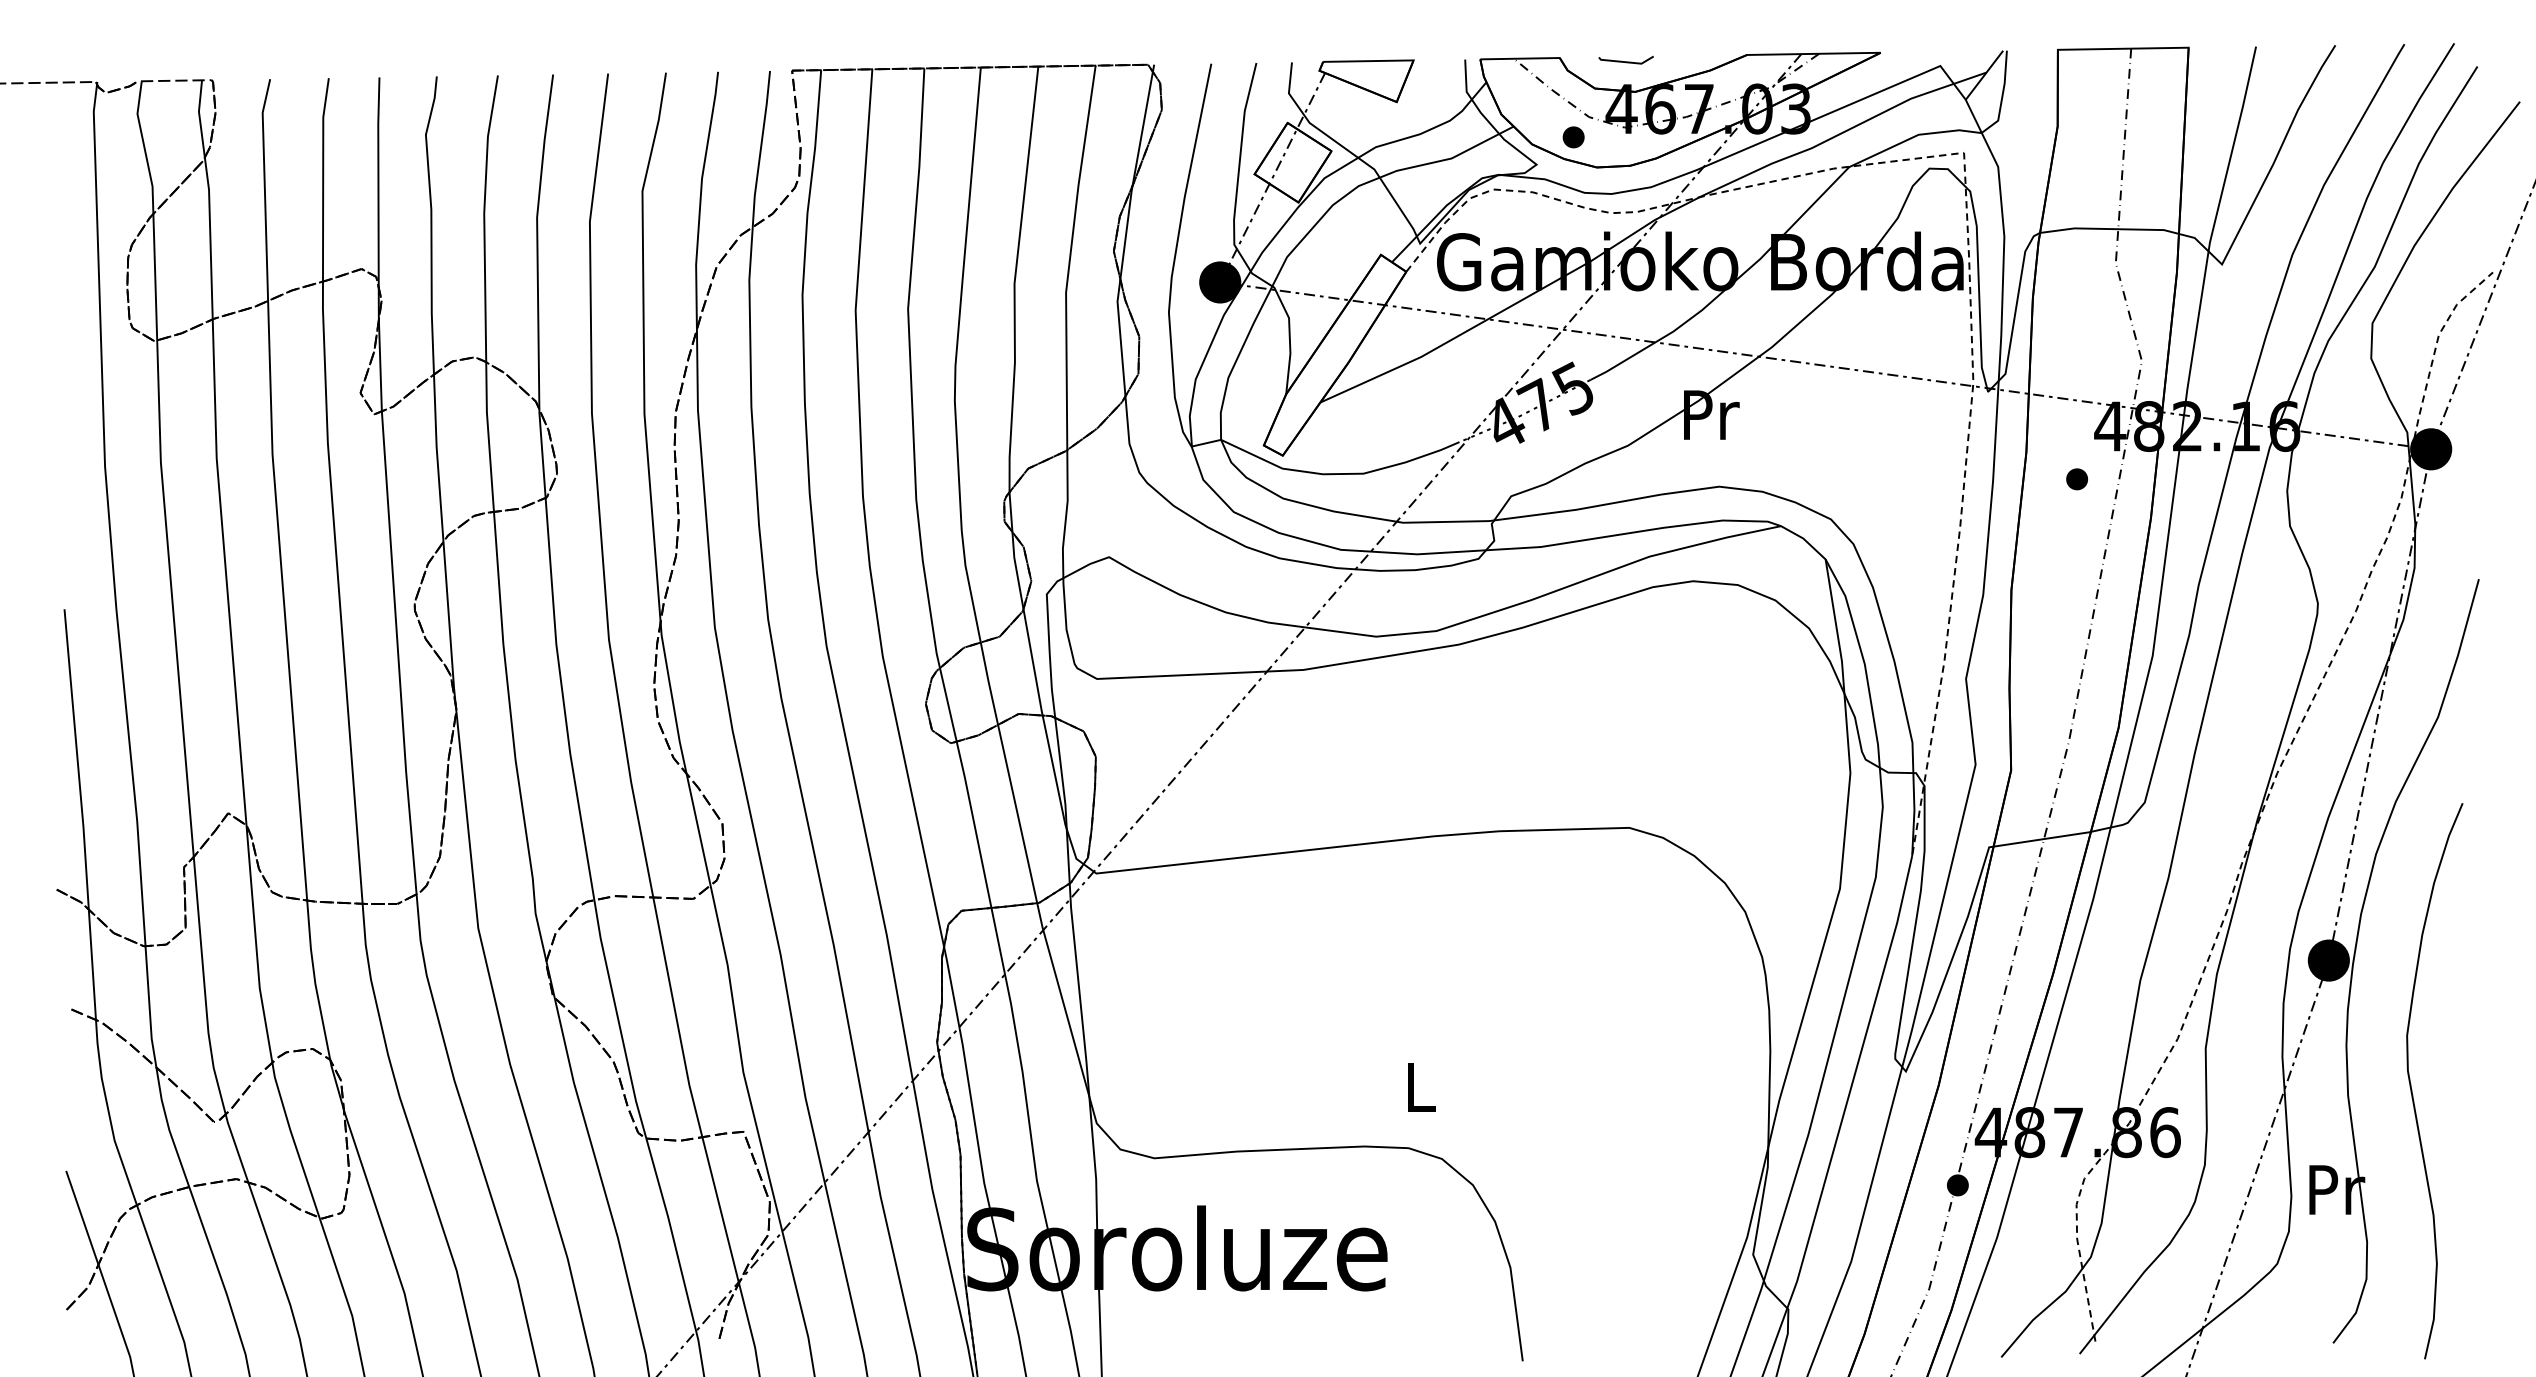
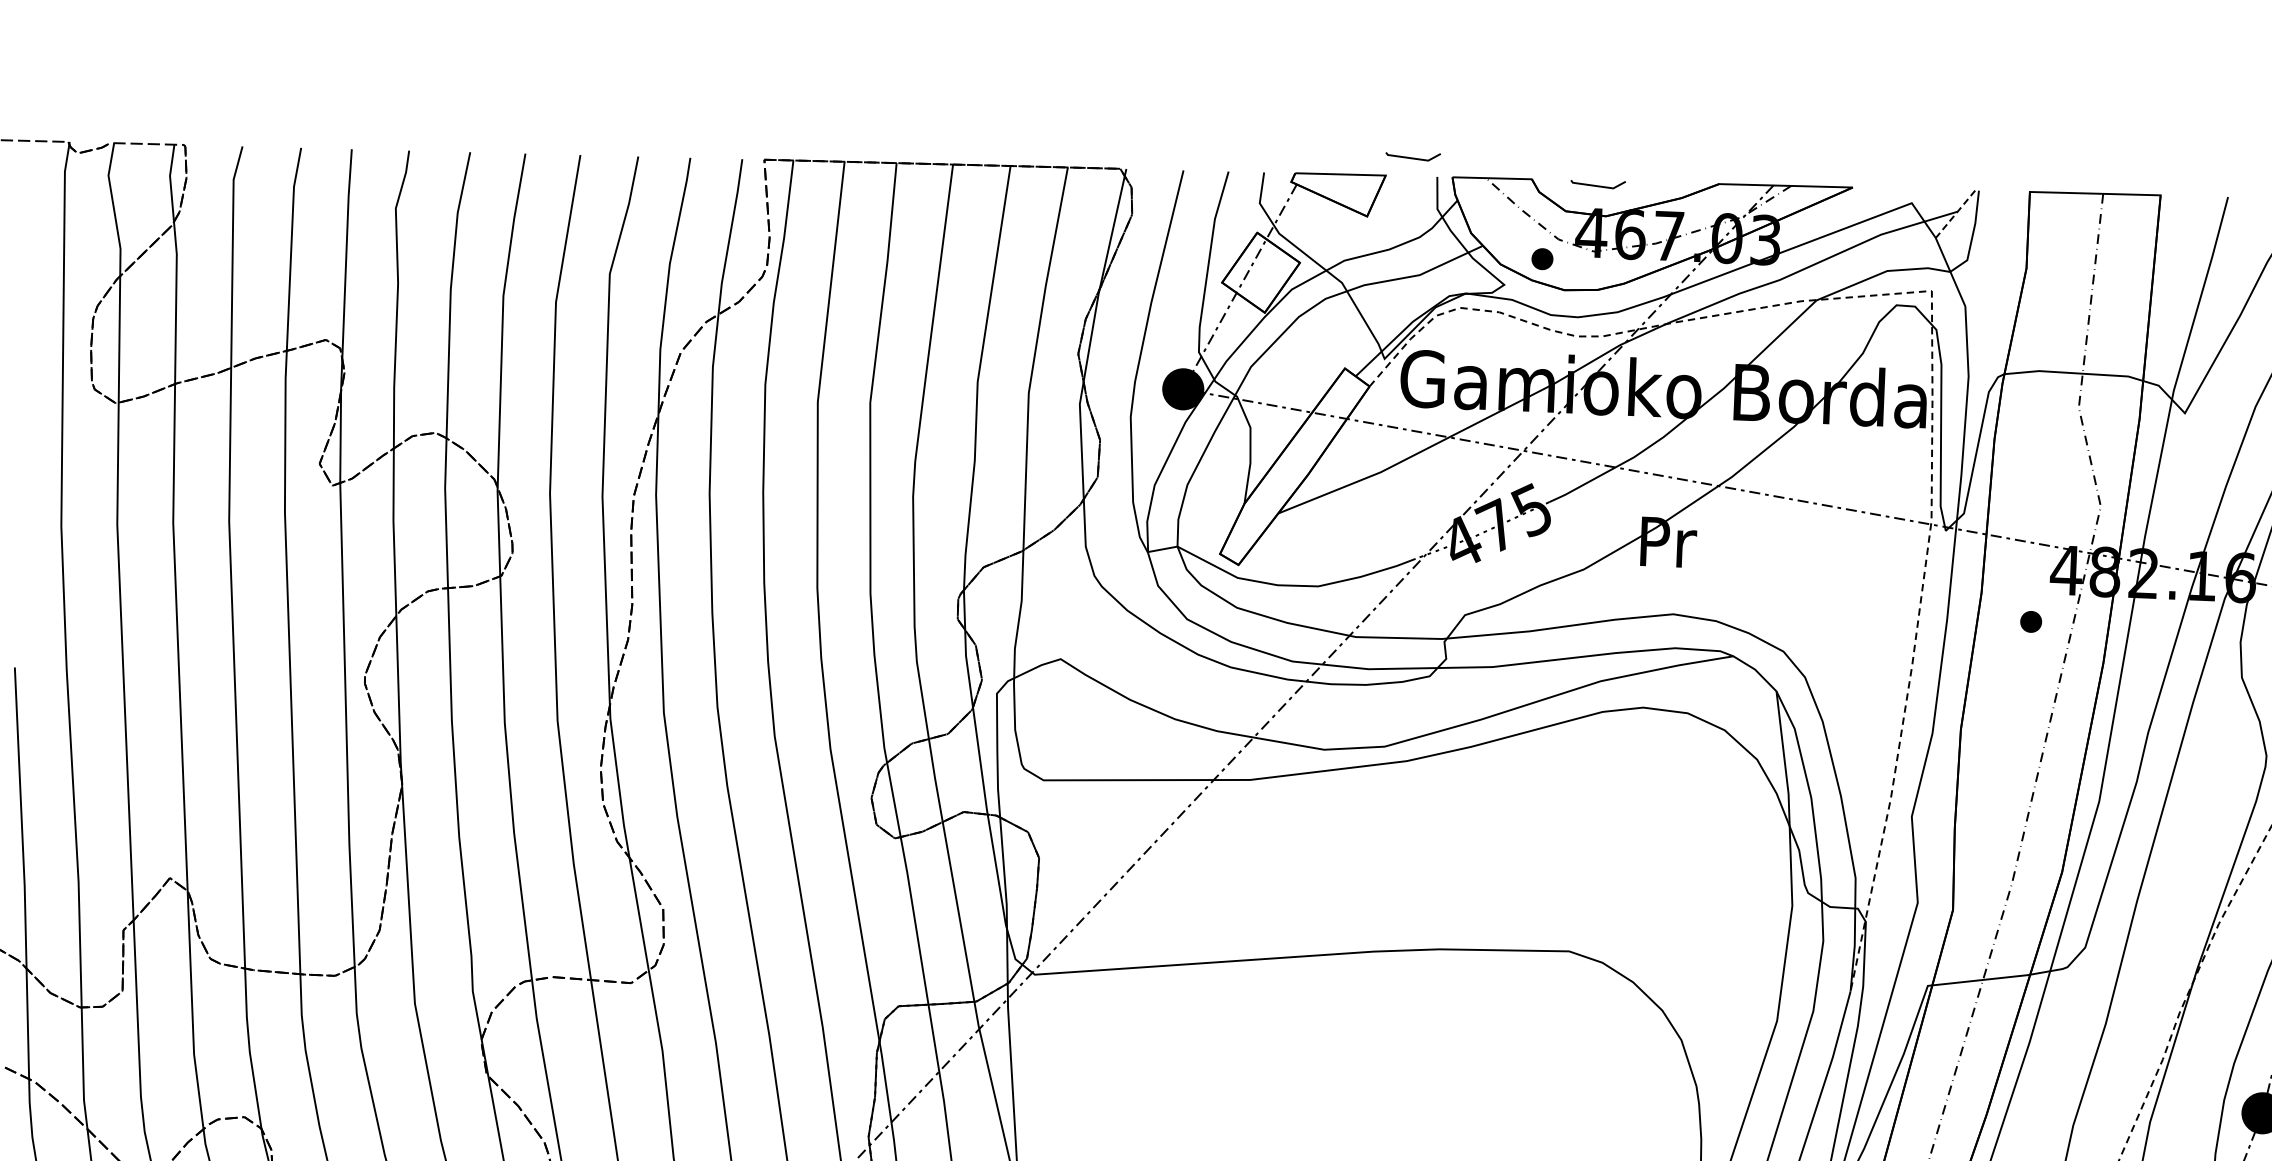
line: (1439, 41) -> (1412, 157), added
line: (1984, 75) -> (1955, 214), solid -> dashed

